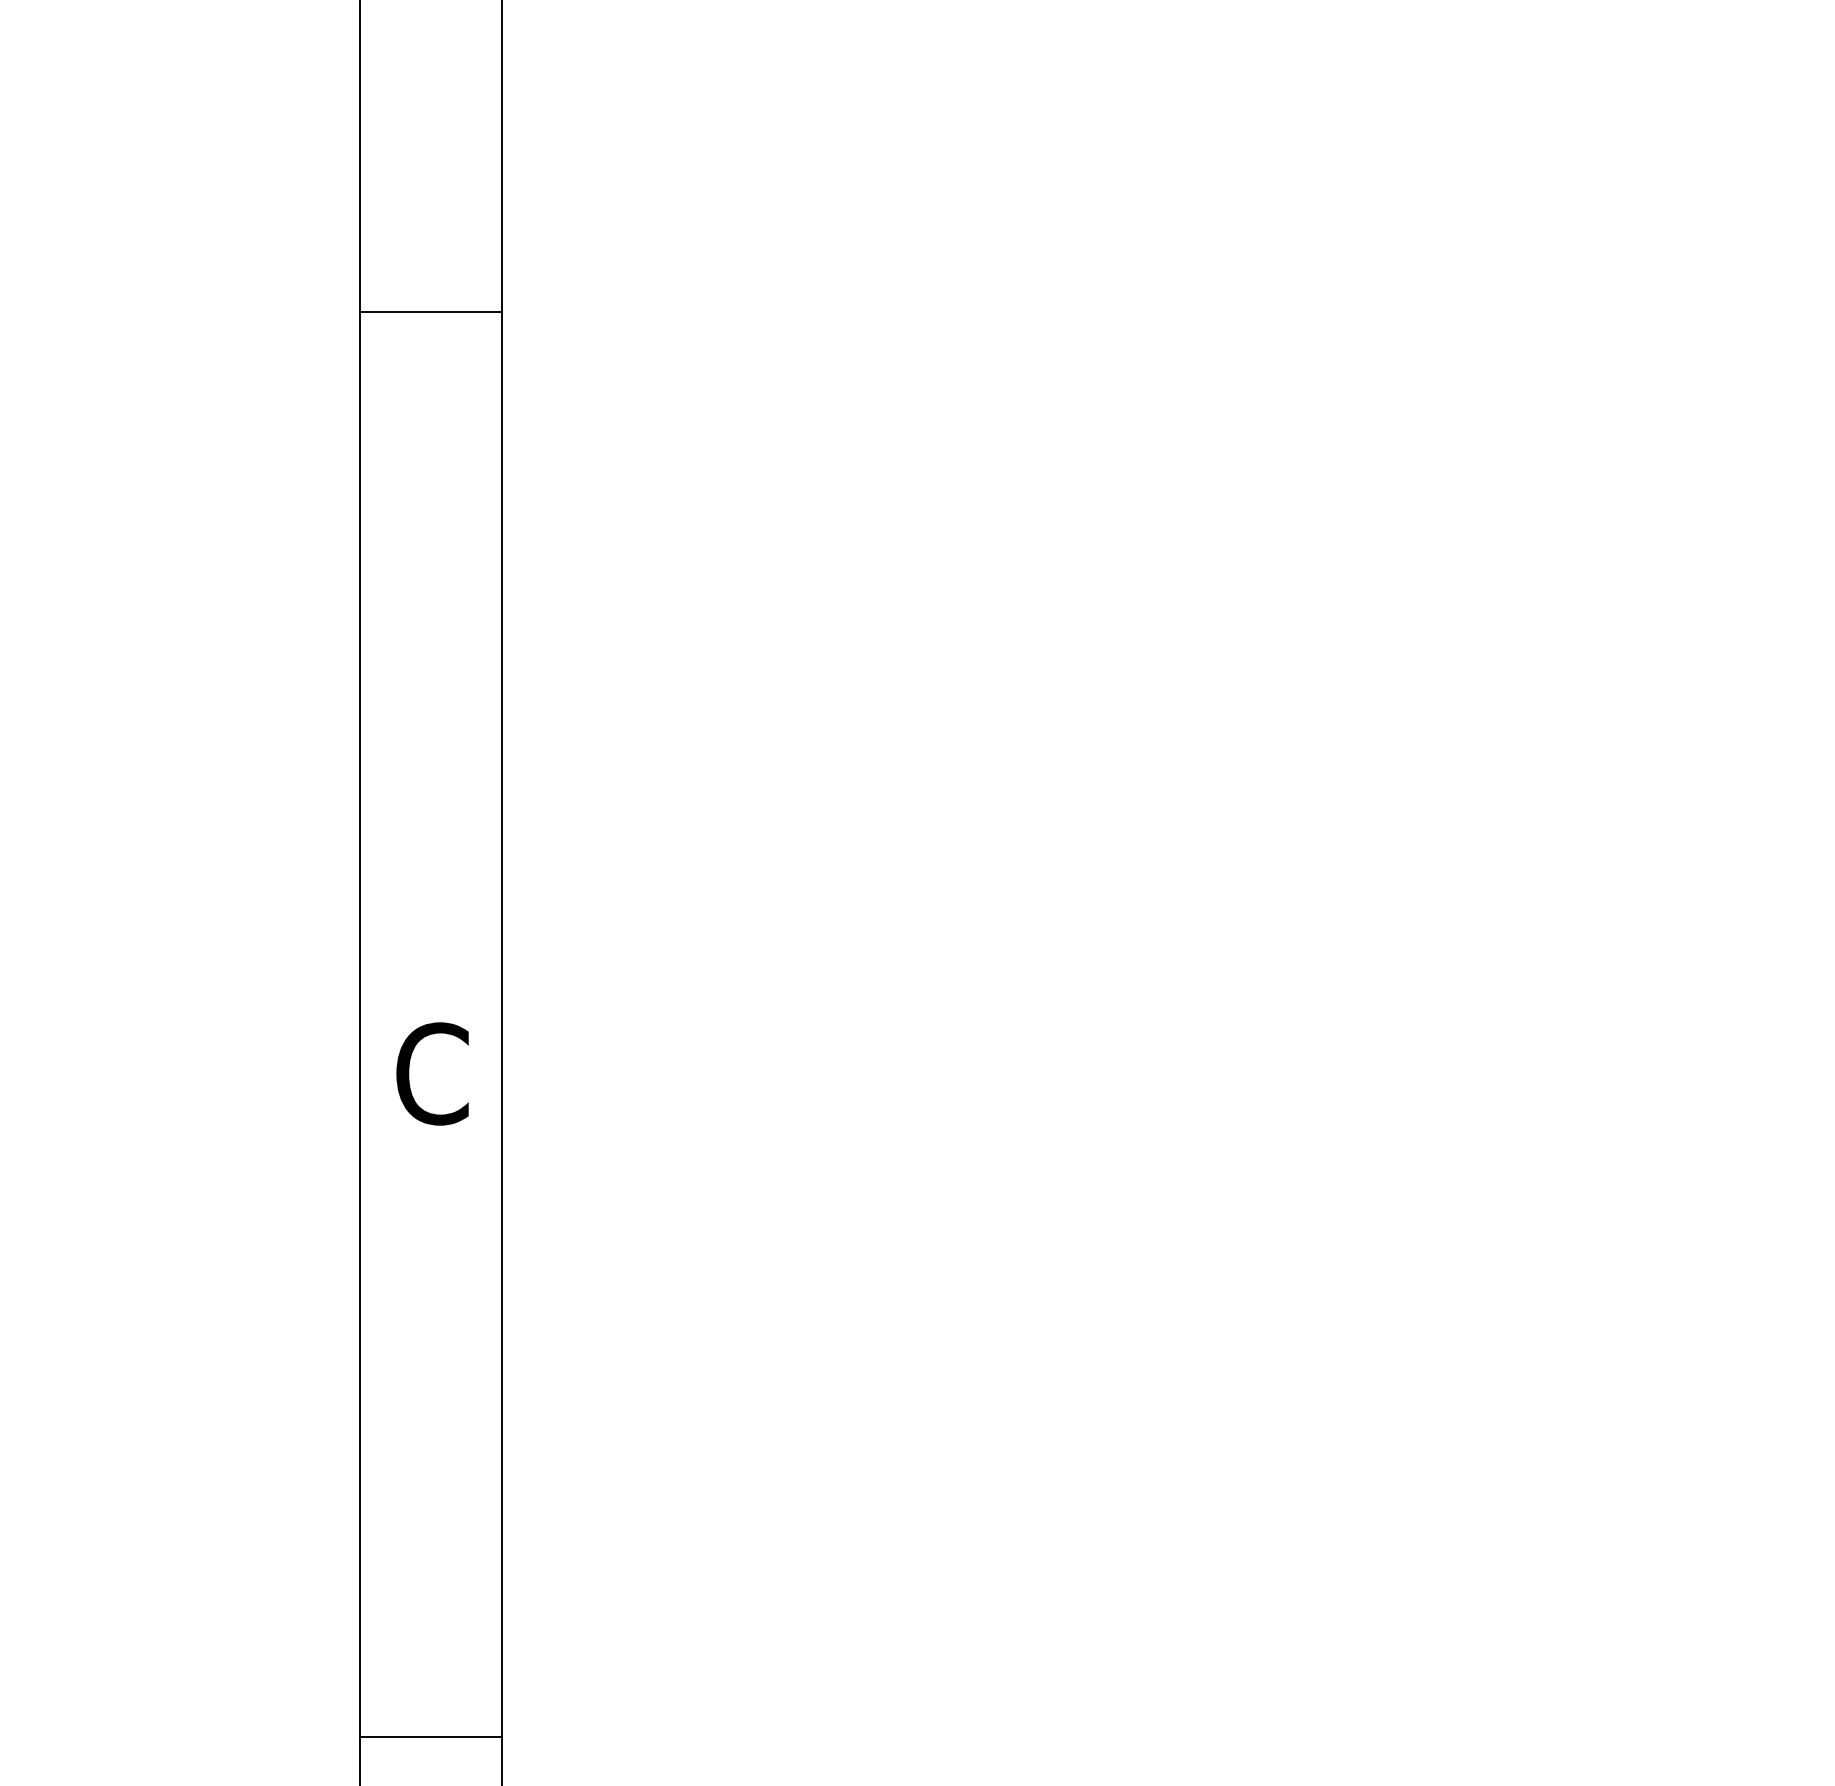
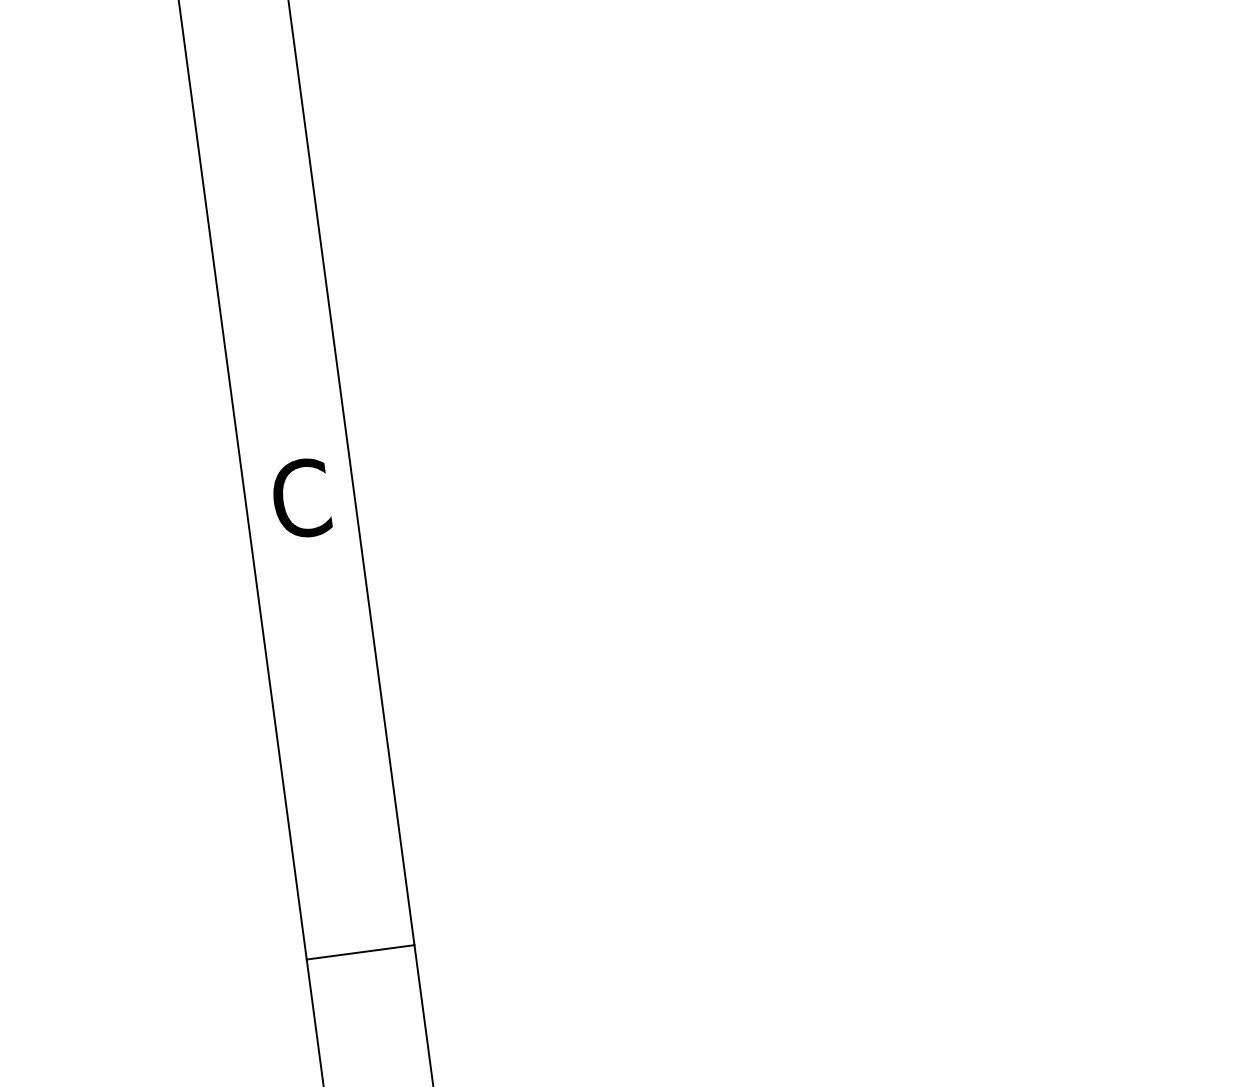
line: (430, 1736) -> (360, 952), moved

